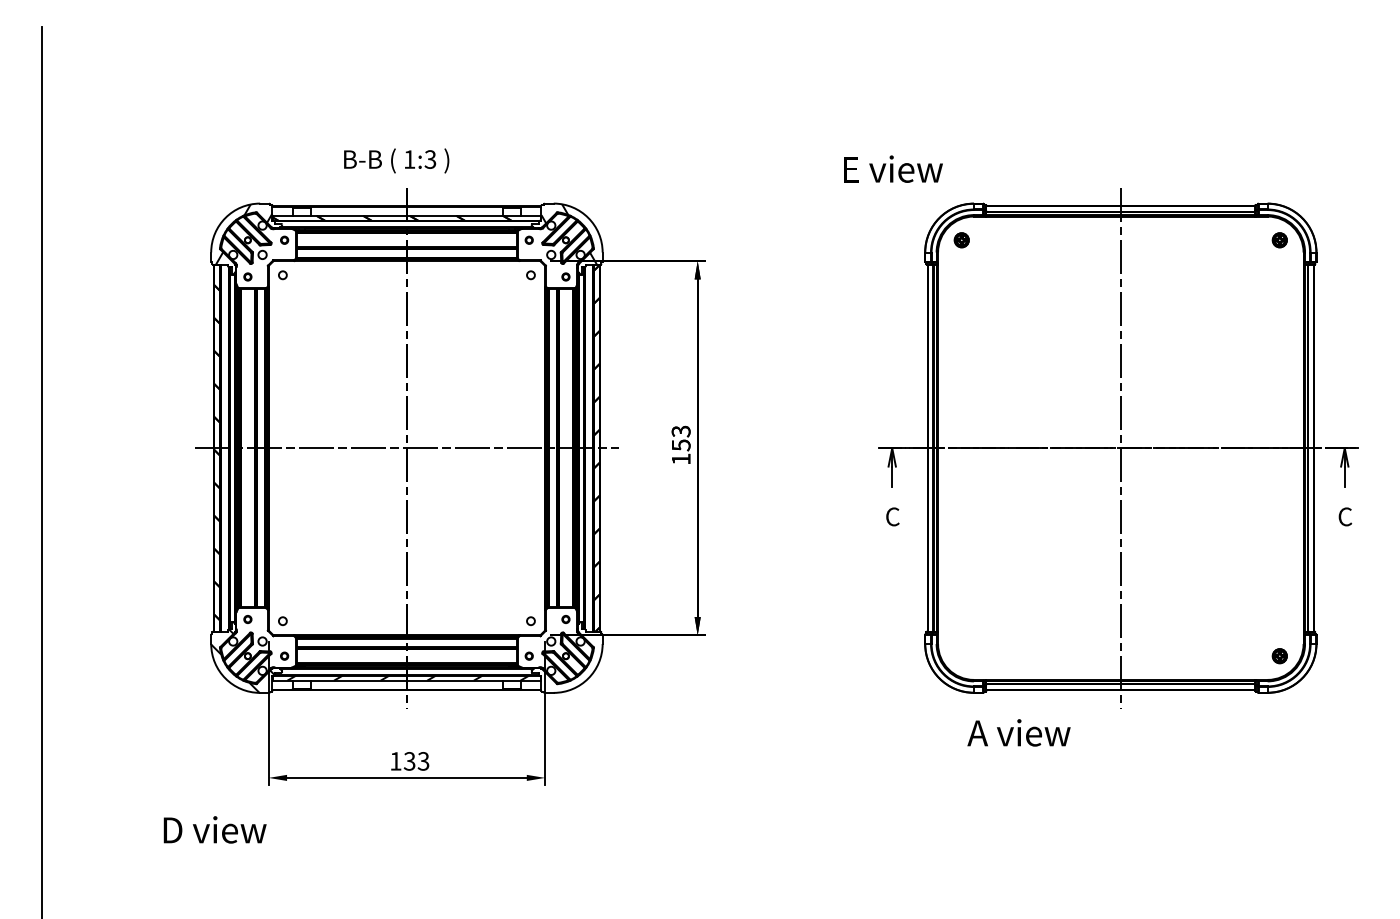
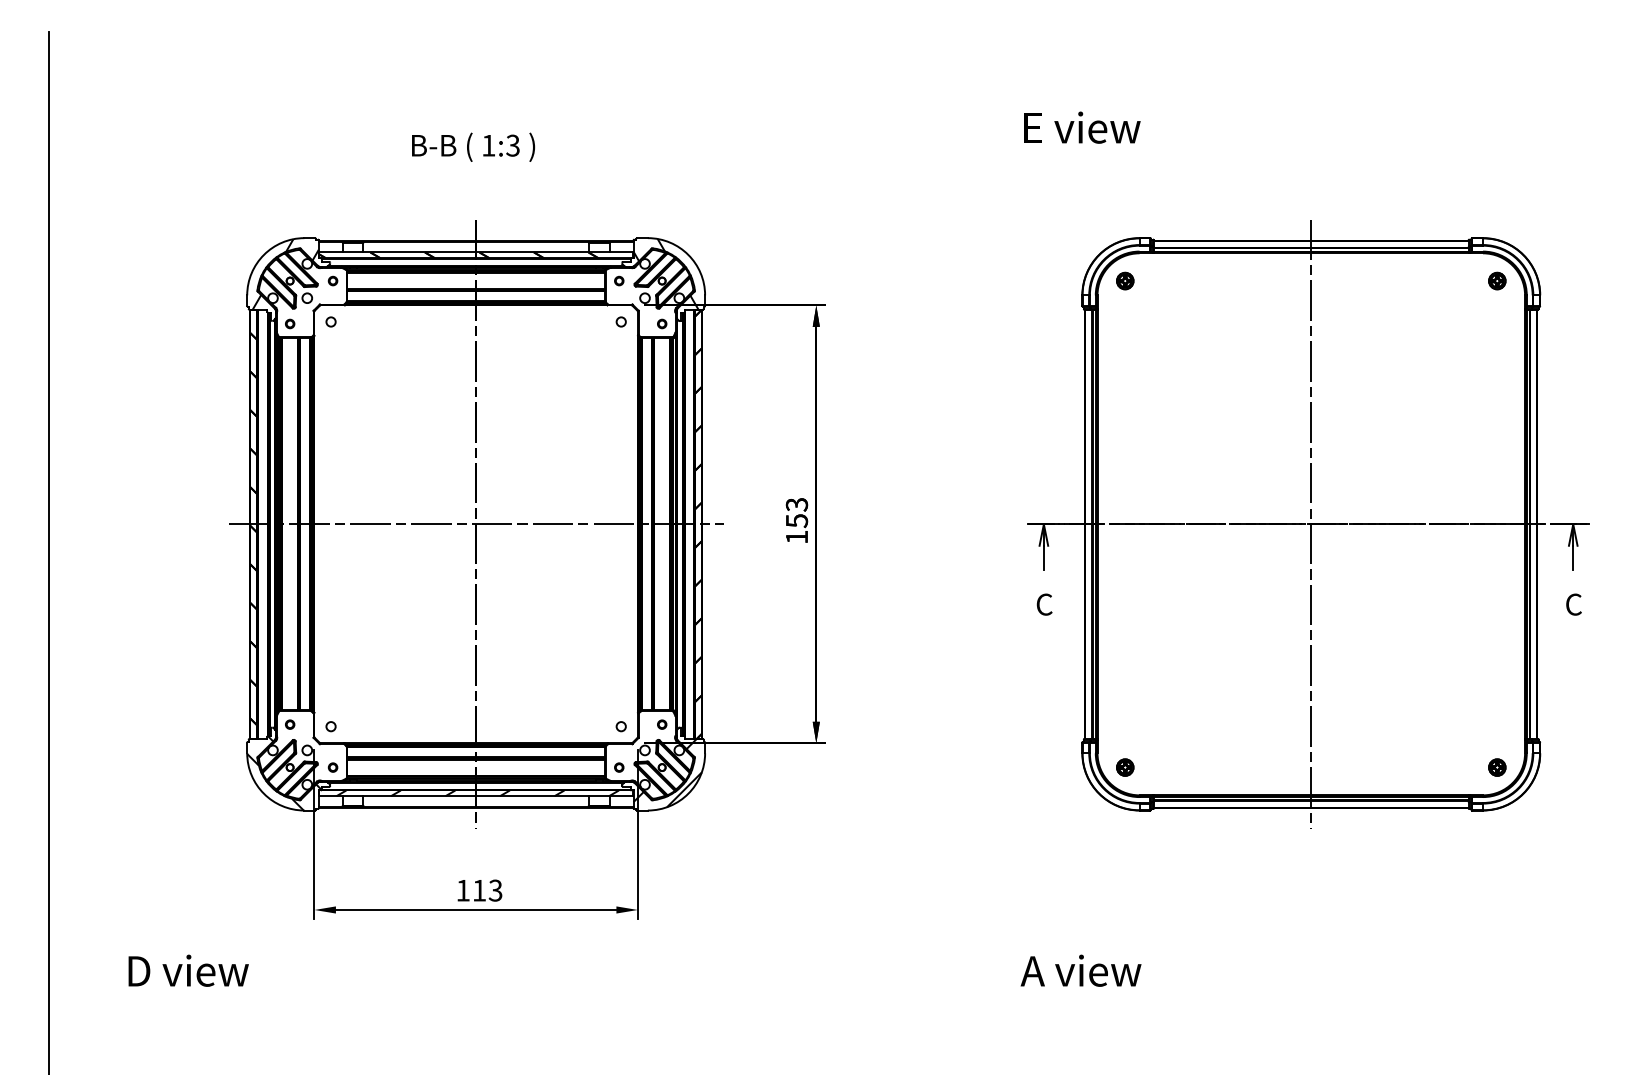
text: (396, 160) -> (473, 146), moved
text: (893, 168) -> (1082, 126), moved
part: (961, 656) -> (1124, 767), added
hatch: (570, 660) -> (667, 772), added
text: (1018, 732) -> (1080, 970), moved
text: (409, 761) -> (479, 890), 133 -> 113
text: (214, 829) -> (187, 970), moved

